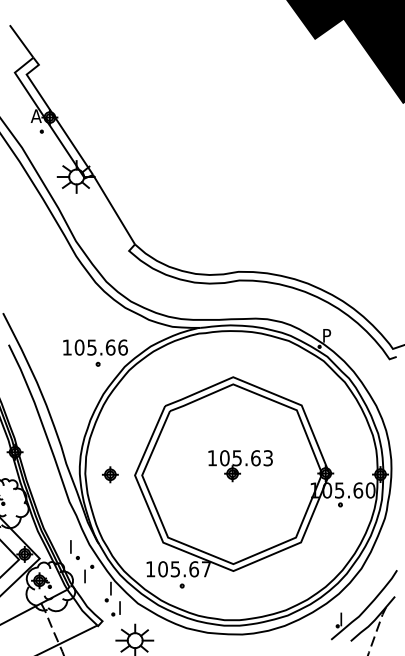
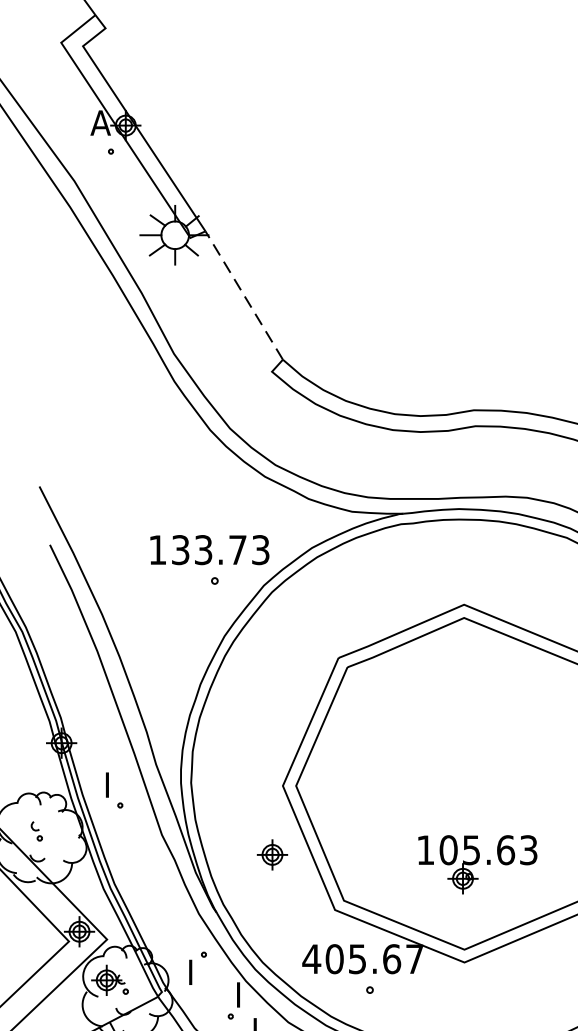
line: (114, 209) -> (245, 295), solid -> dashed
text: (100, 347) -> (219, 549), 105.66 -> 133.73
part: (240, 466) -> (477, 865), moved
part: (110, 474) -> (272, 854), moved
part: (74, 549) -> (114, 789), moved
text: (150, 569) -> (311, 959), 105.67 -> 405.67

